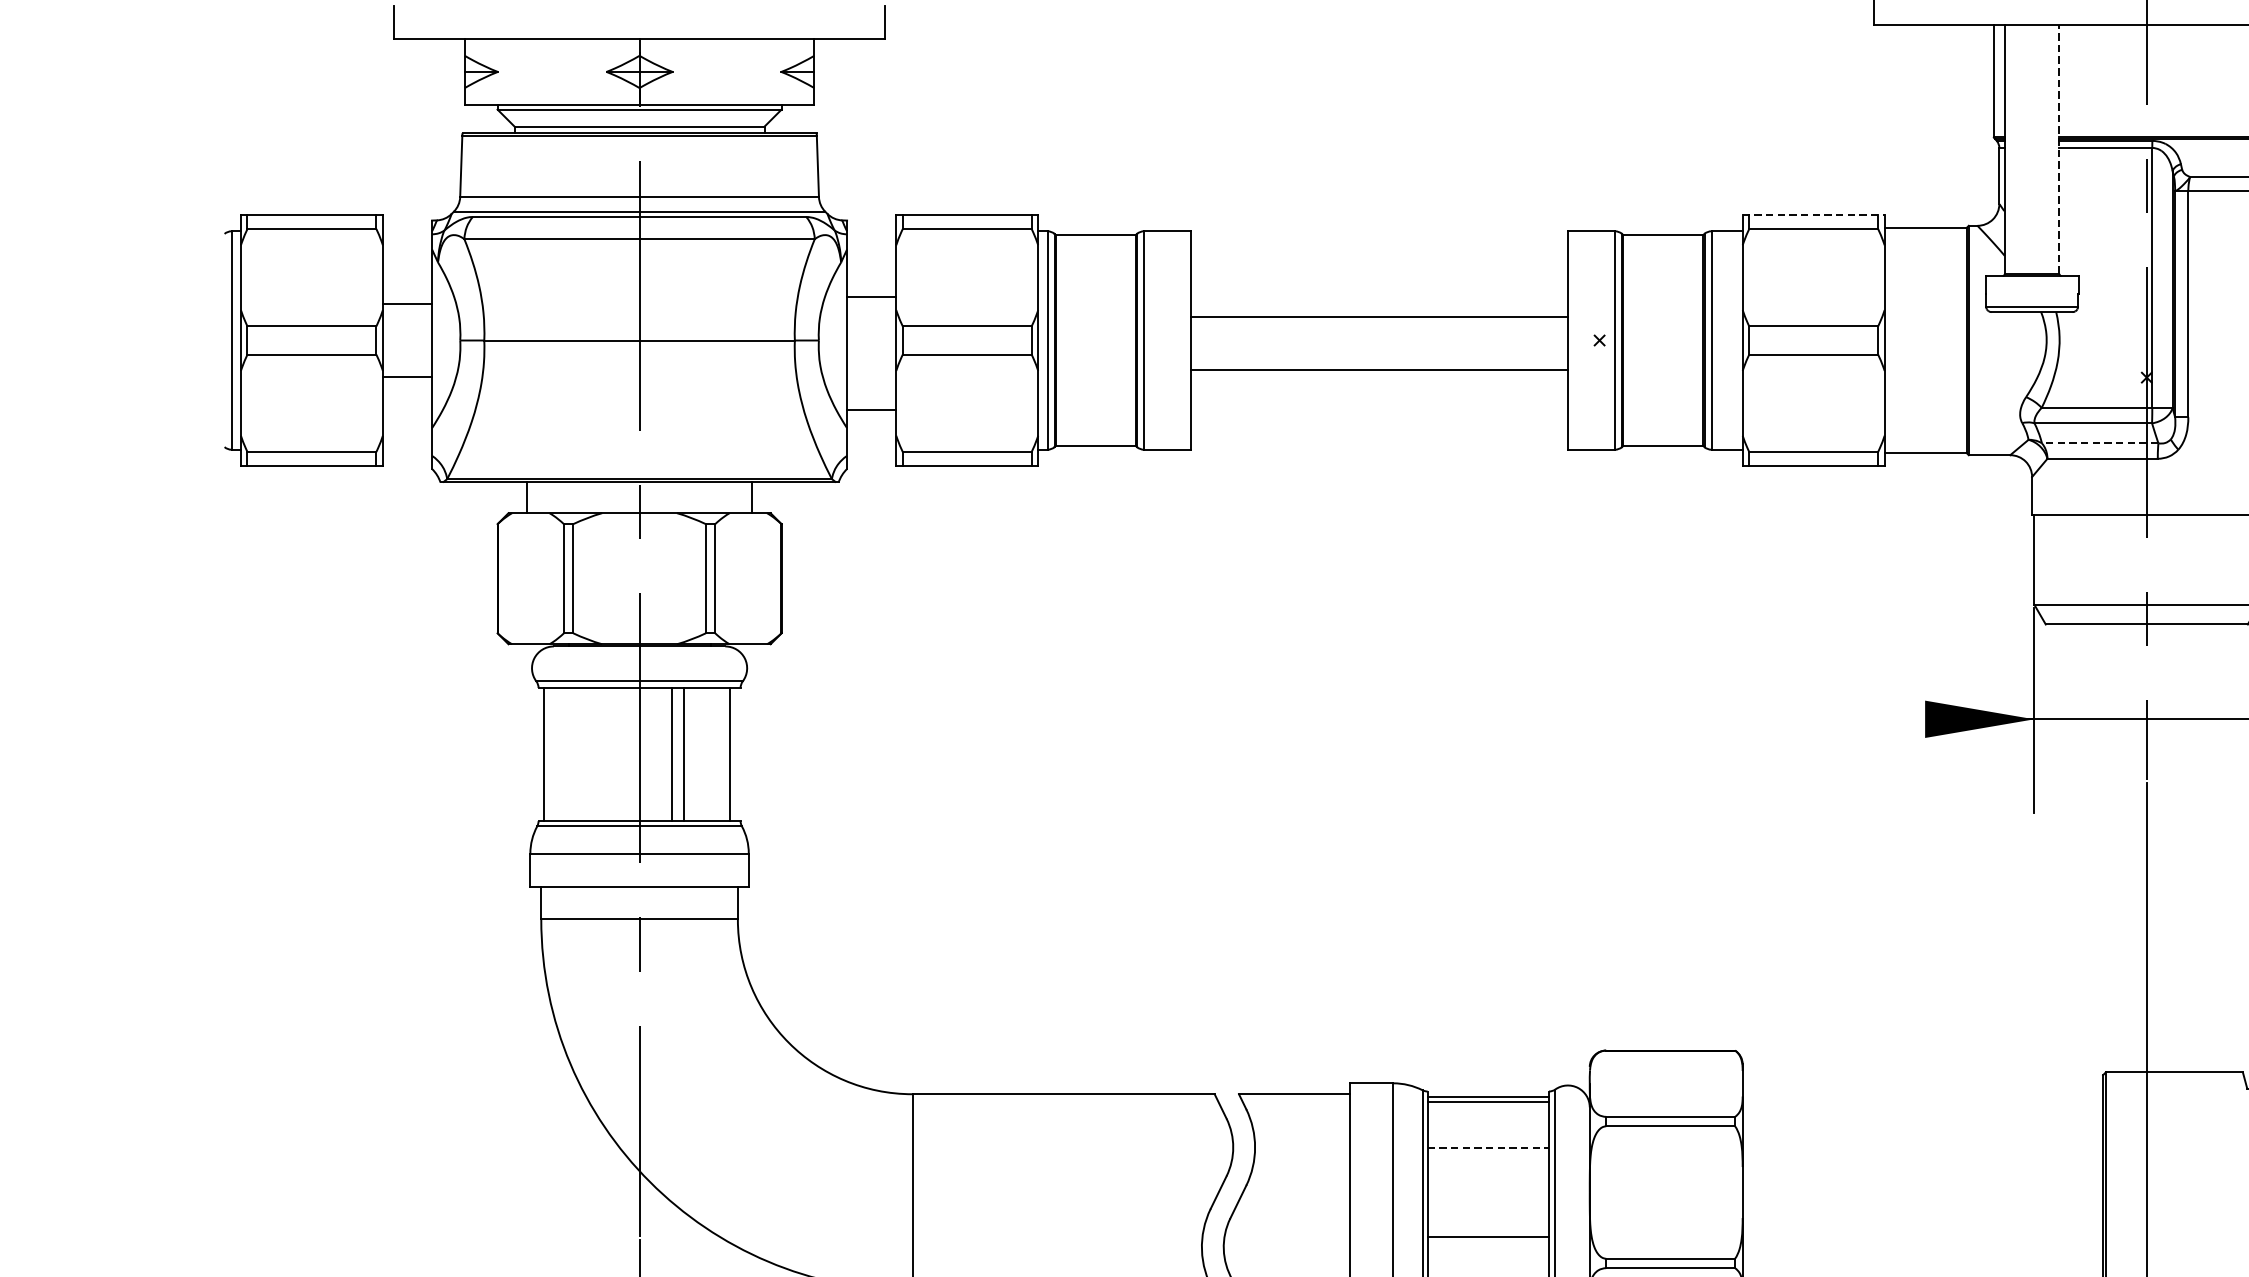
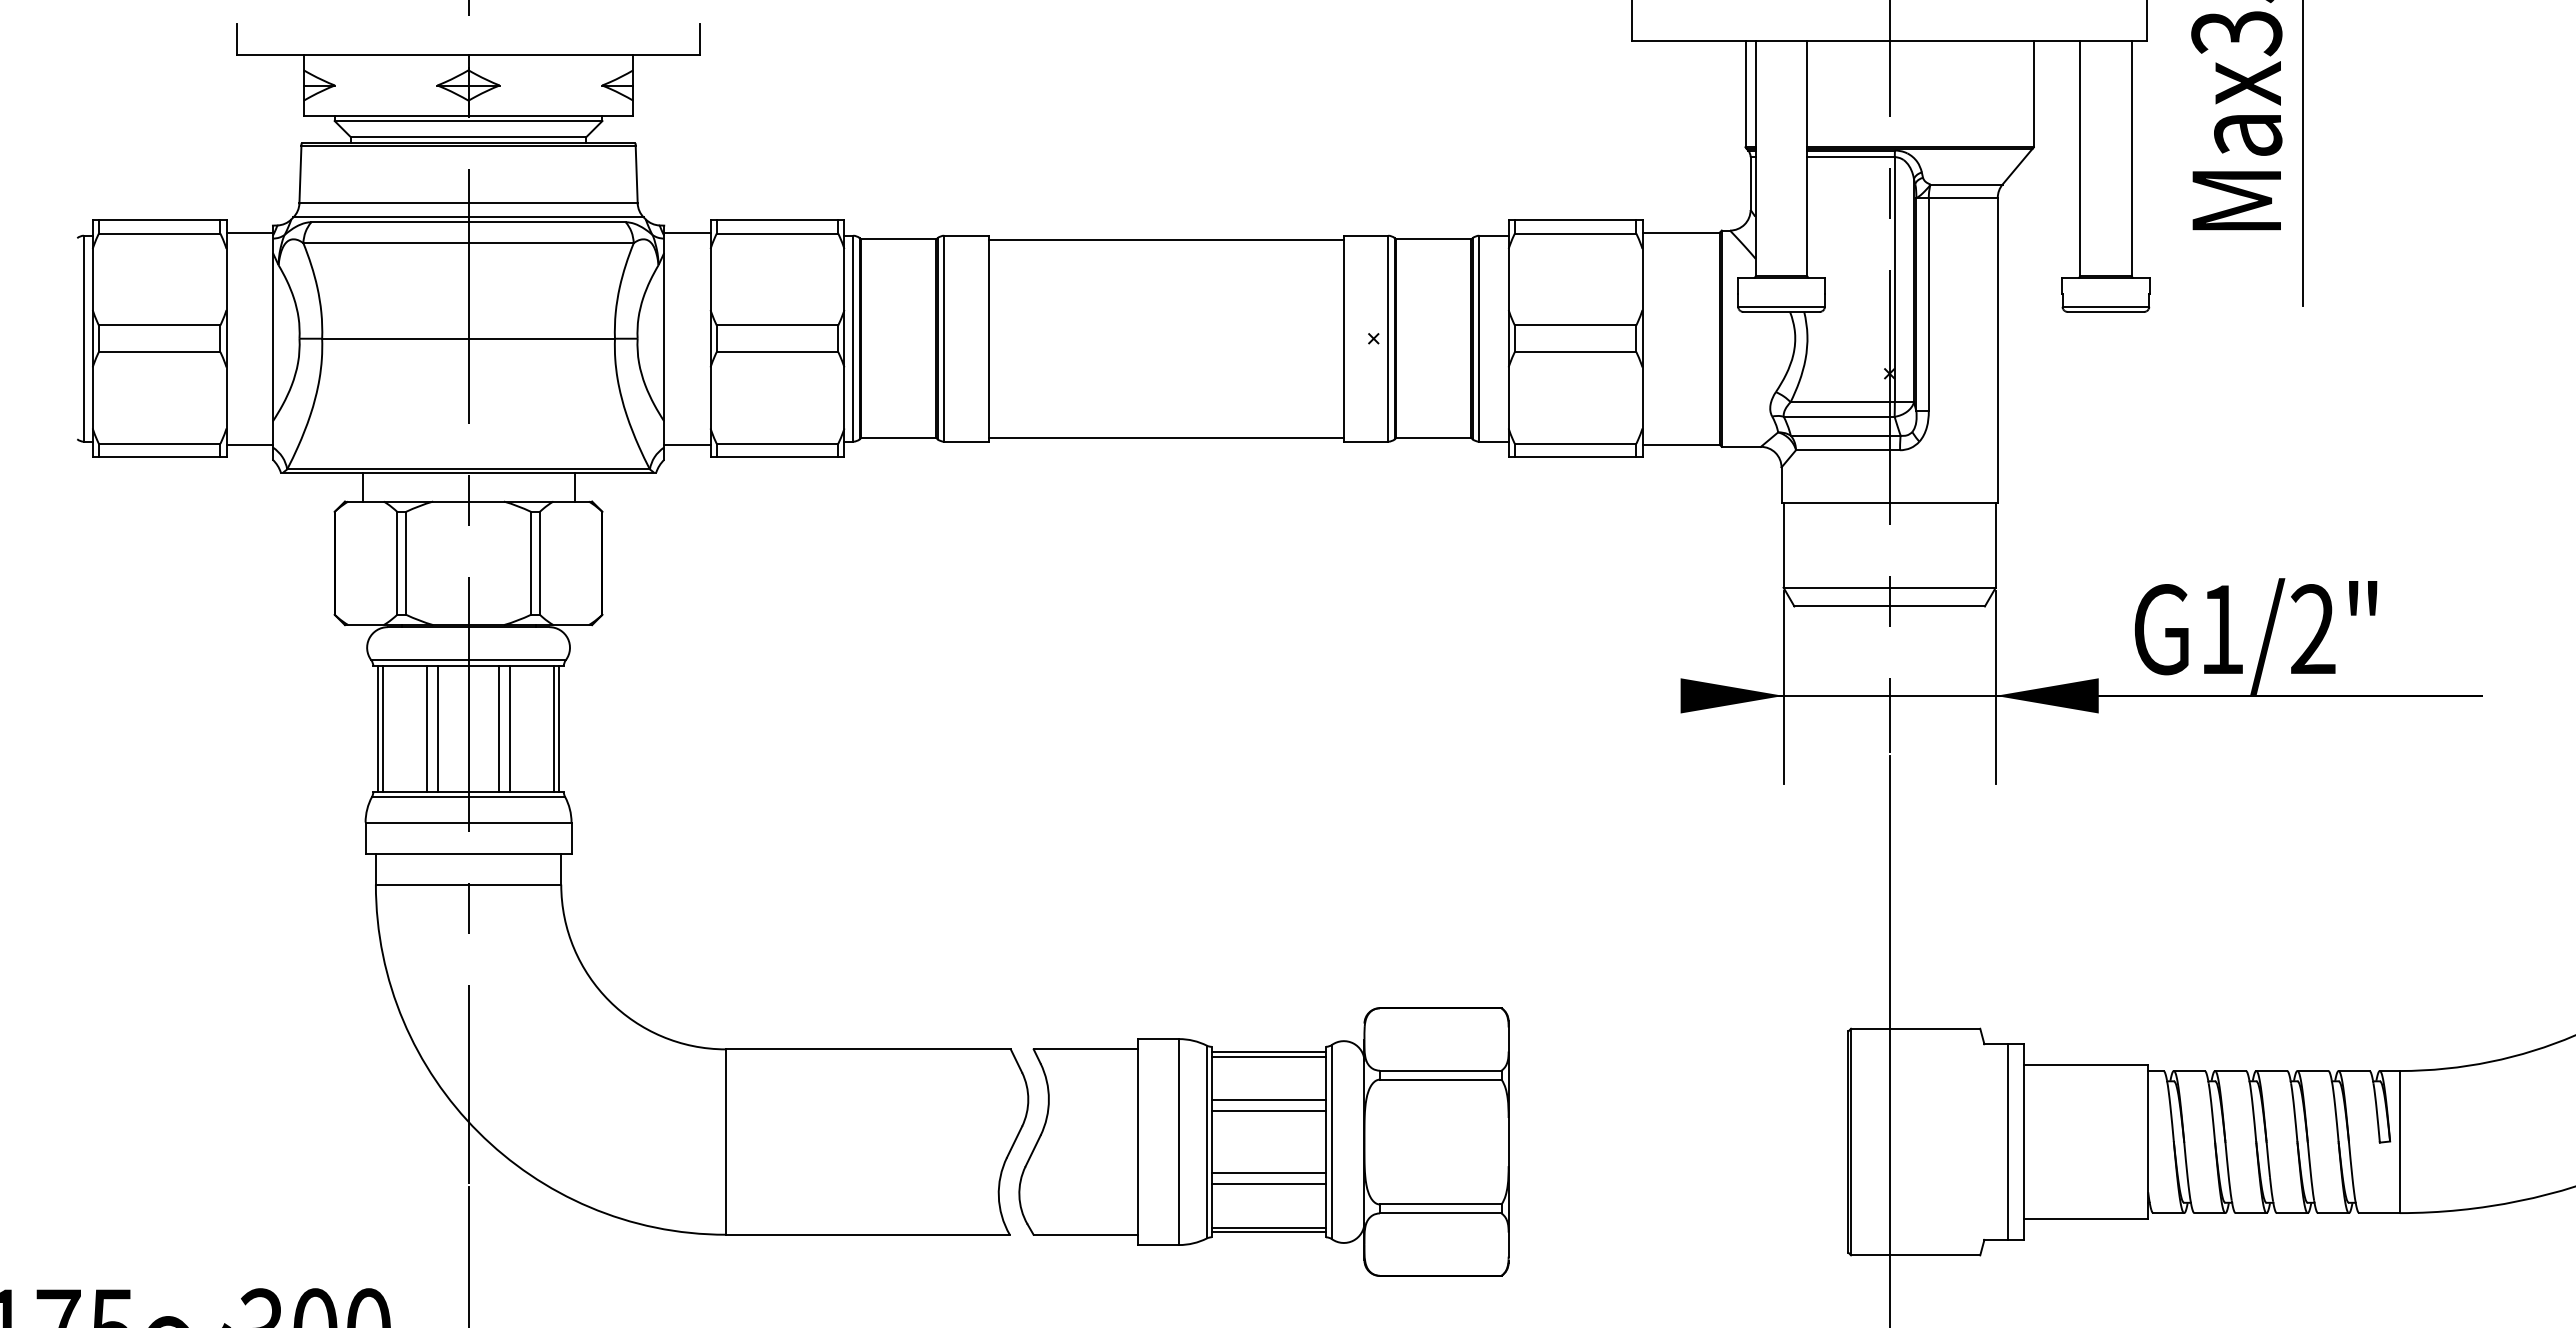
line: (2059, 149) -> (1807, 158), dashed -> solid
line: (1813, 215) -> (1575, 220), dashed -> solid
line: (871, 296) -> (687, 232), moved
line: (407, 304) -> (249, 232), moved
line: (1378, 316) -> (1165, 239), moved
line: (1378, 369) -> (1165, 437), moved
line: (407, 376) -> (249, 444), moved
line: (871, 409) -> (687, 444), moved
line: (2099, 443) -> (1845, 435), dashed -> solid
line: (549, 753) -> (383, 728), added
line: (594, 753) -> (426, 728), added
line: (606, 753) -> (437, 728), added
line: (734, 753) -> (558, 728), added
line: (1489, 1148) -> (1269, 1100), dashed -> solid
line: (1487, 1160) -> (1268, 1111), added
line: (1487, 1224) -> (1268, 1172), added

